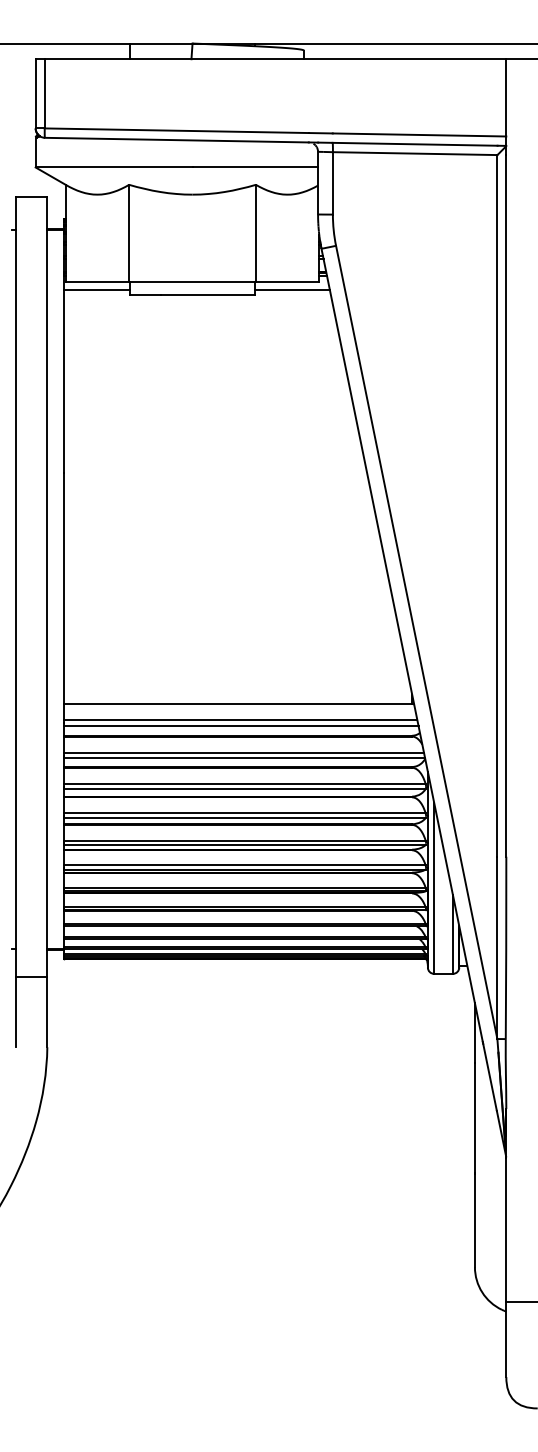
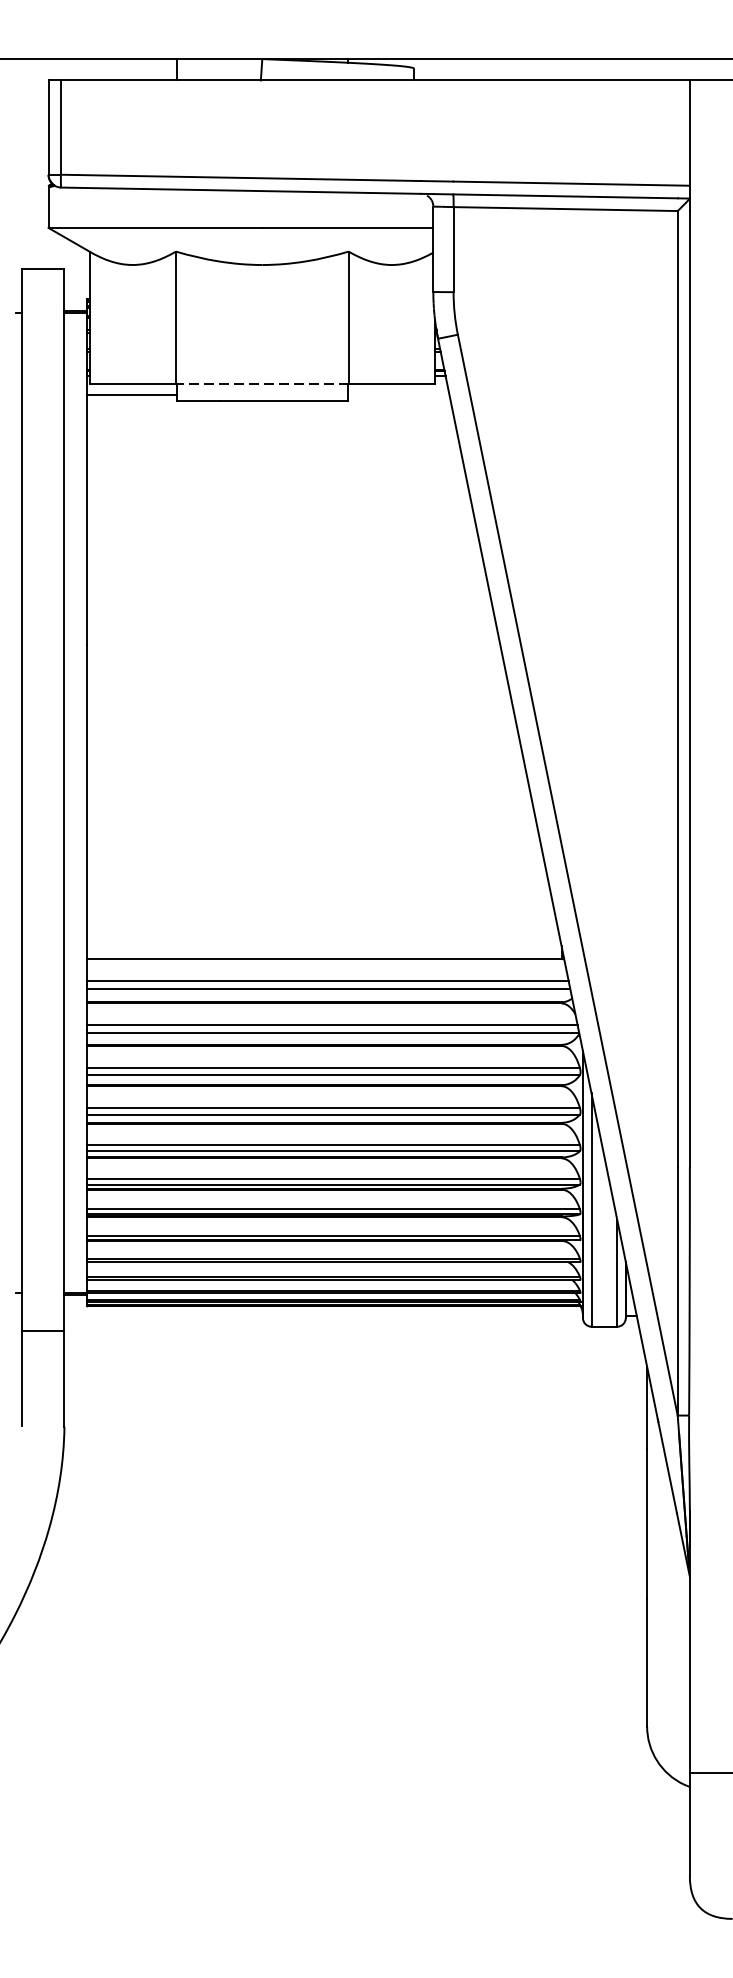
line: (192, 282) -> (262, 384), solid -> dashed
line: (292, 290) -> (398, 395), removed

